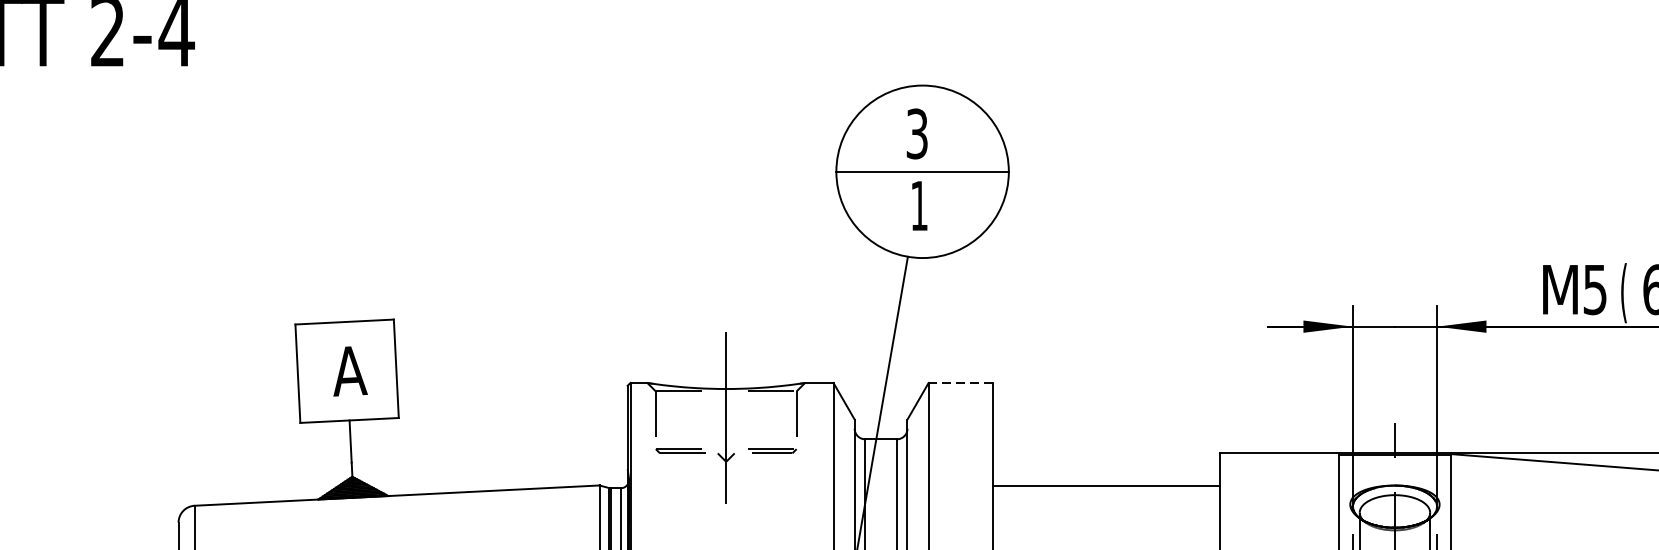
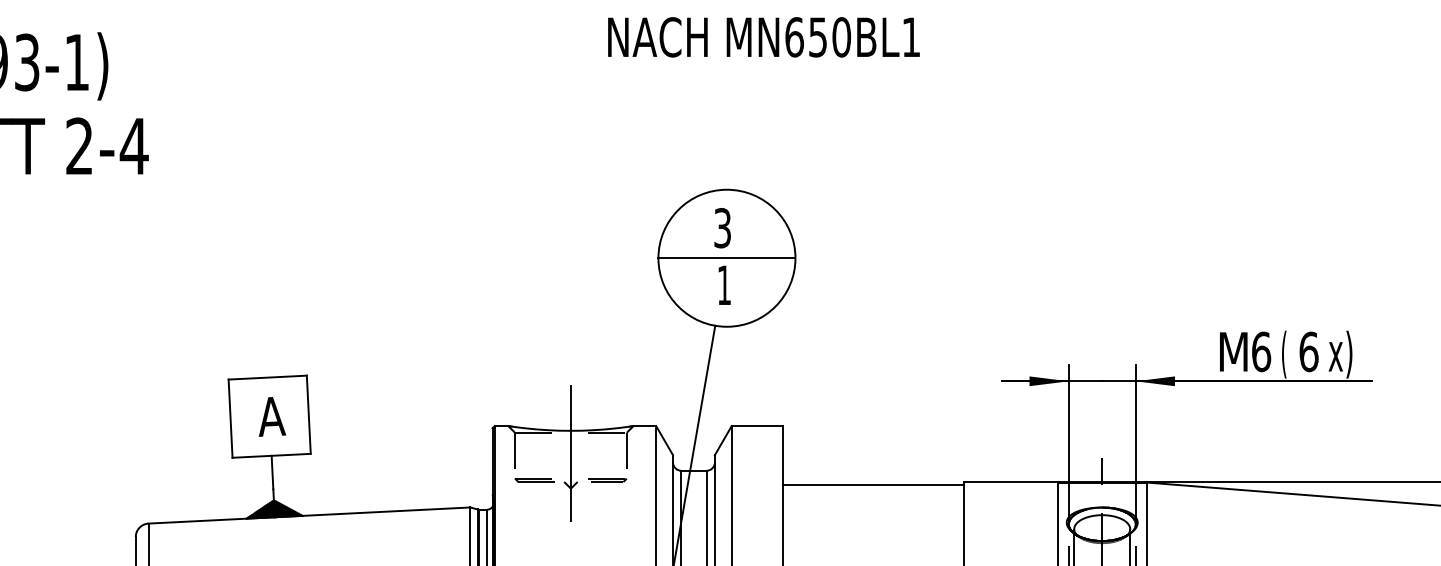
text: (1595, 289) -> (1261, 351), 5 -> 6
line: (961, 383) -> (757, 426), dashed -> solid
line: (1105, 485) -> (872, 484), moved

